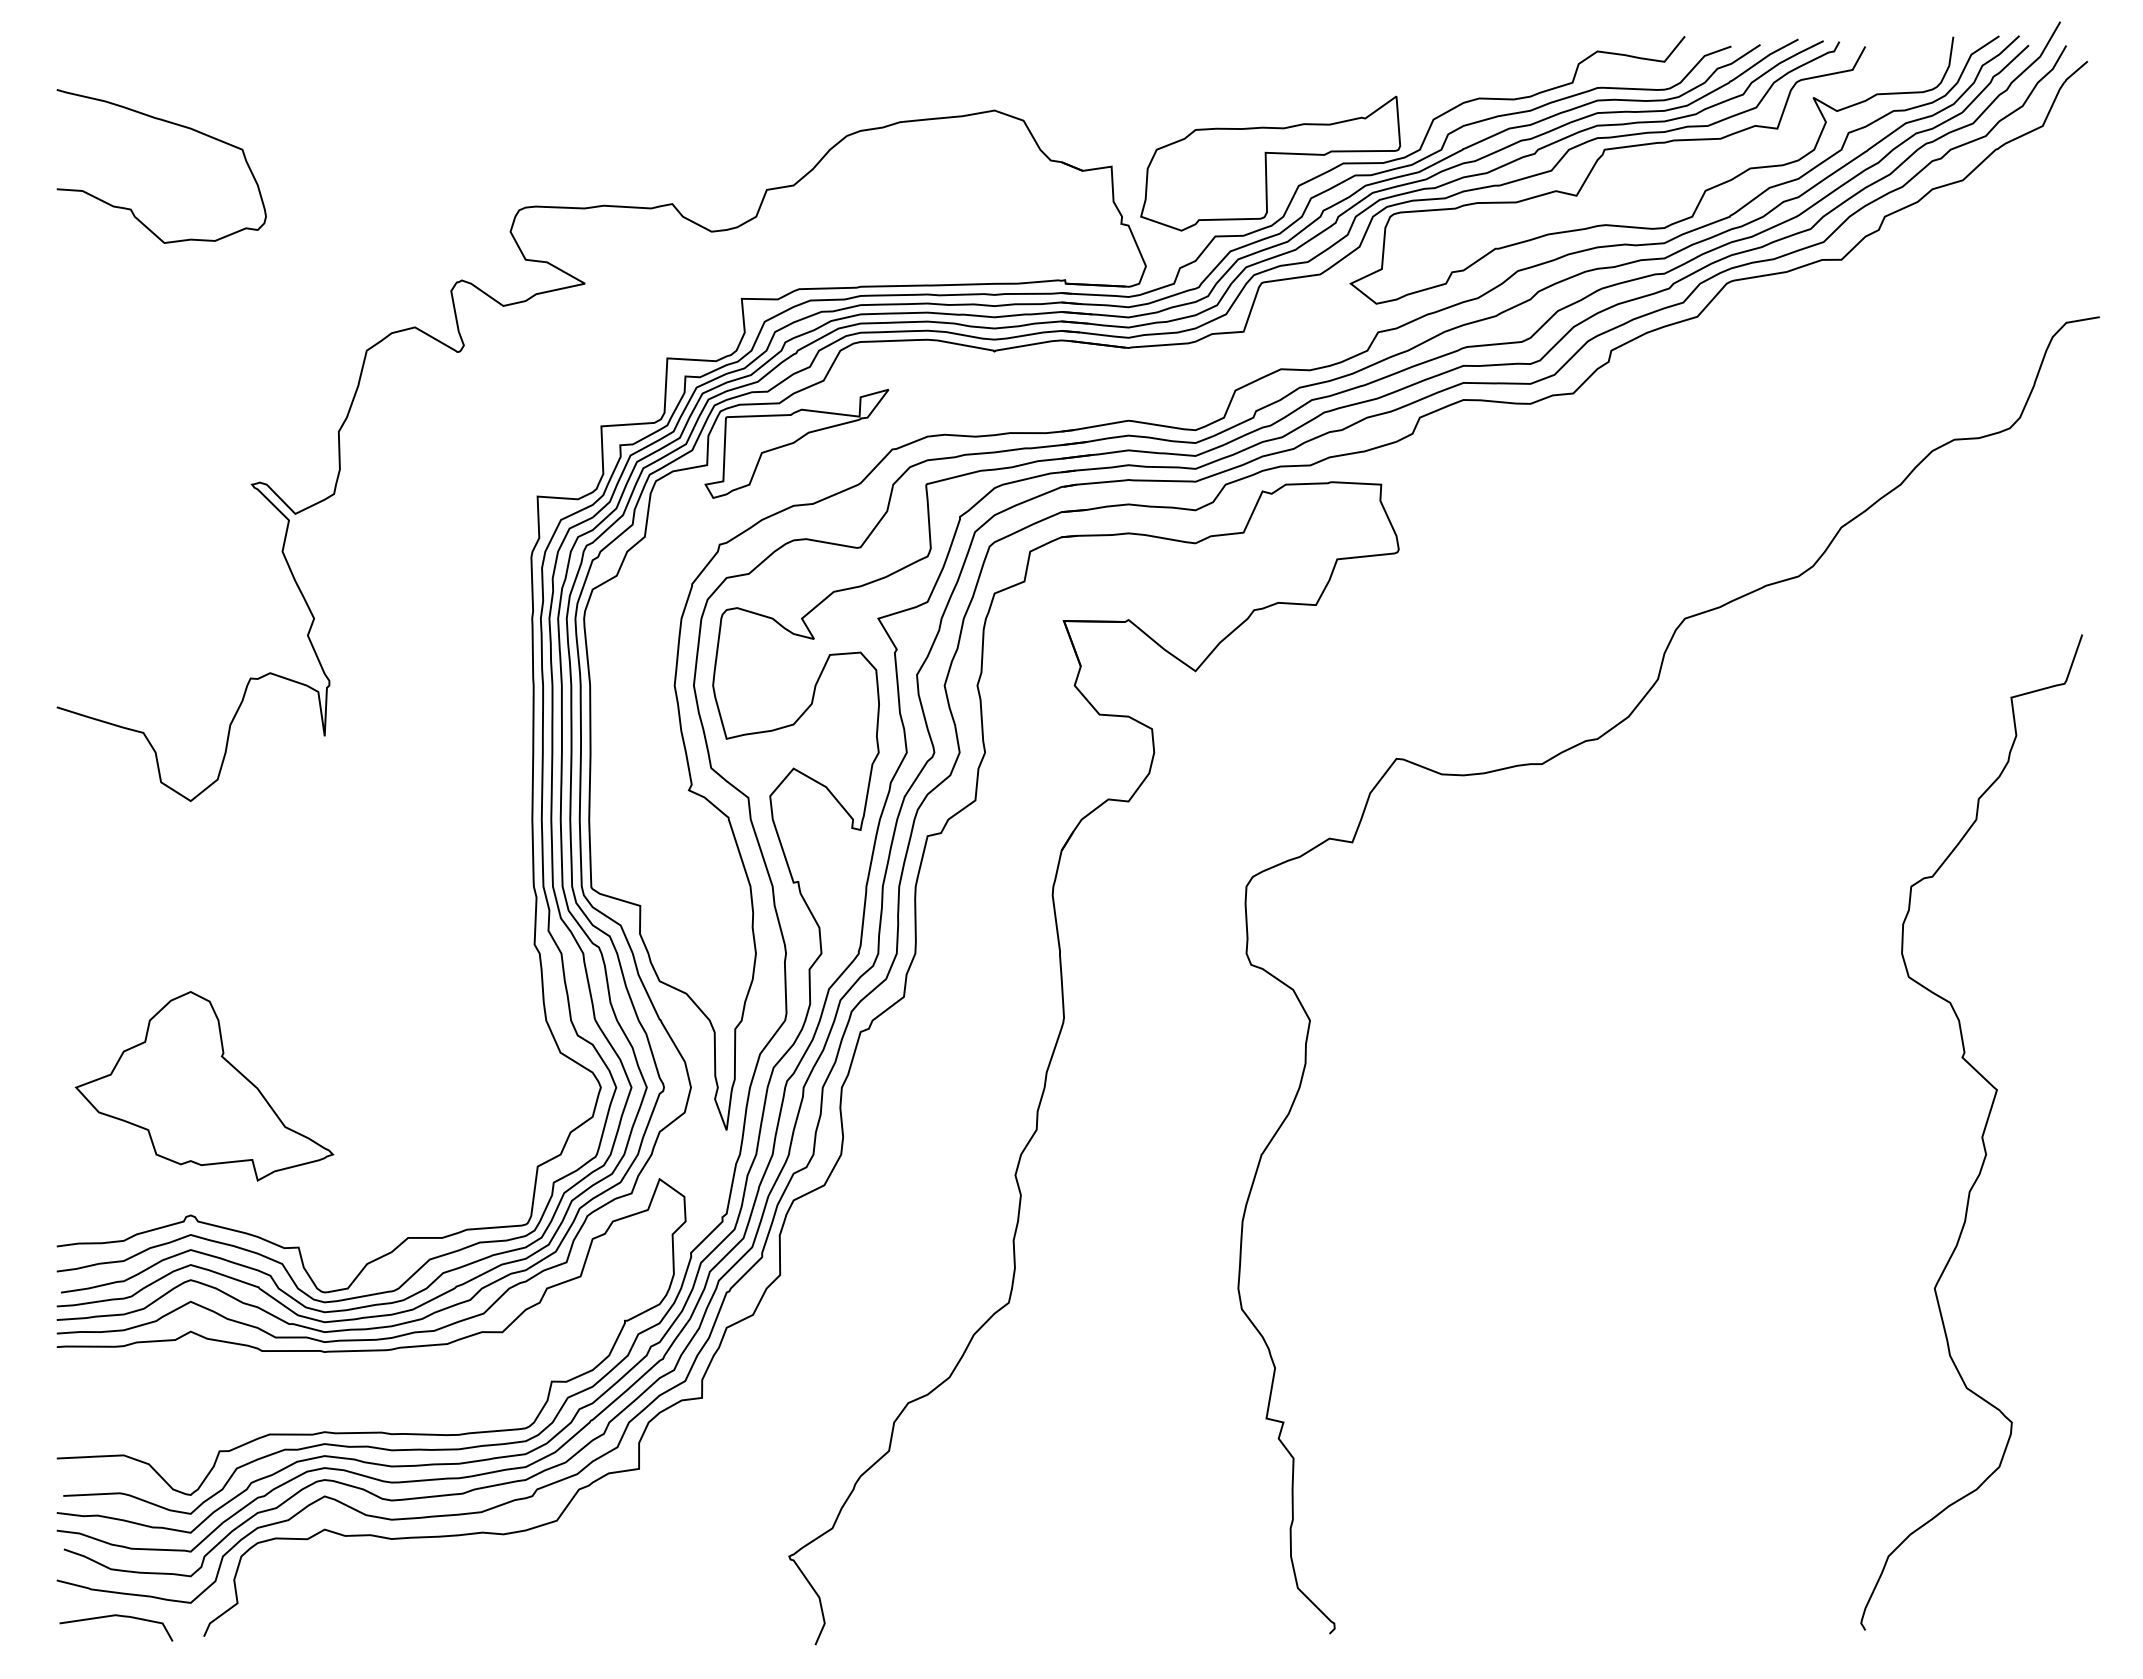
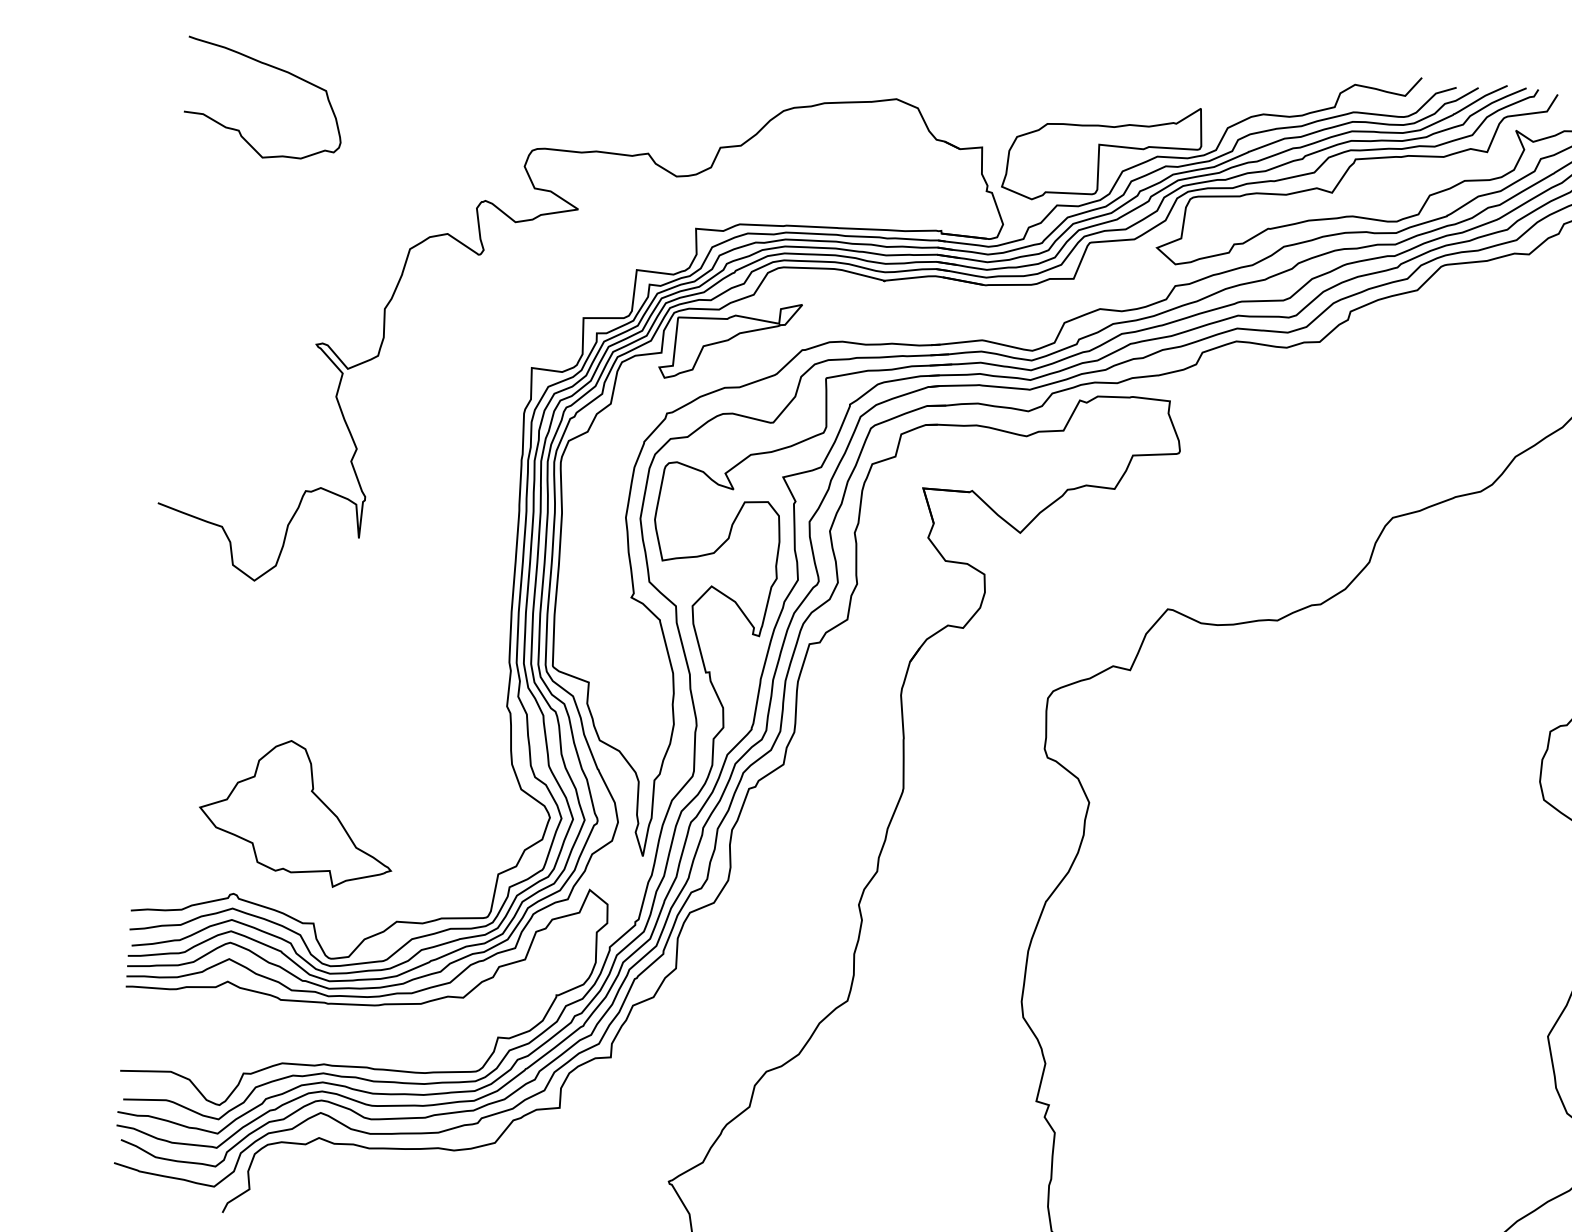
part: (204, 1086) -> (297, 813), moved
curve: (116, 1616) -> (157, 1193), removed

